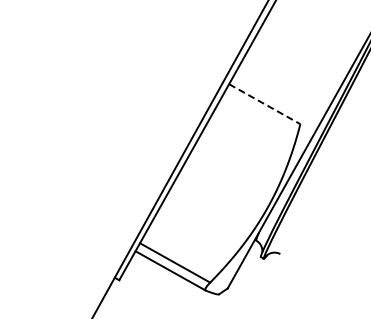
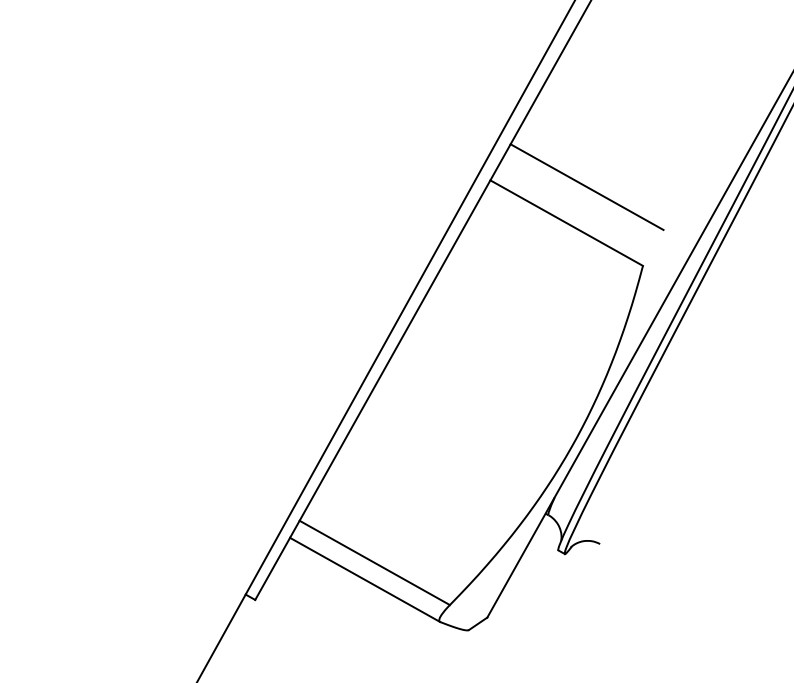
line: (274, 87) -> (587, 187), added
line: (264, 104) -> (566, 223), dashed -> solid

